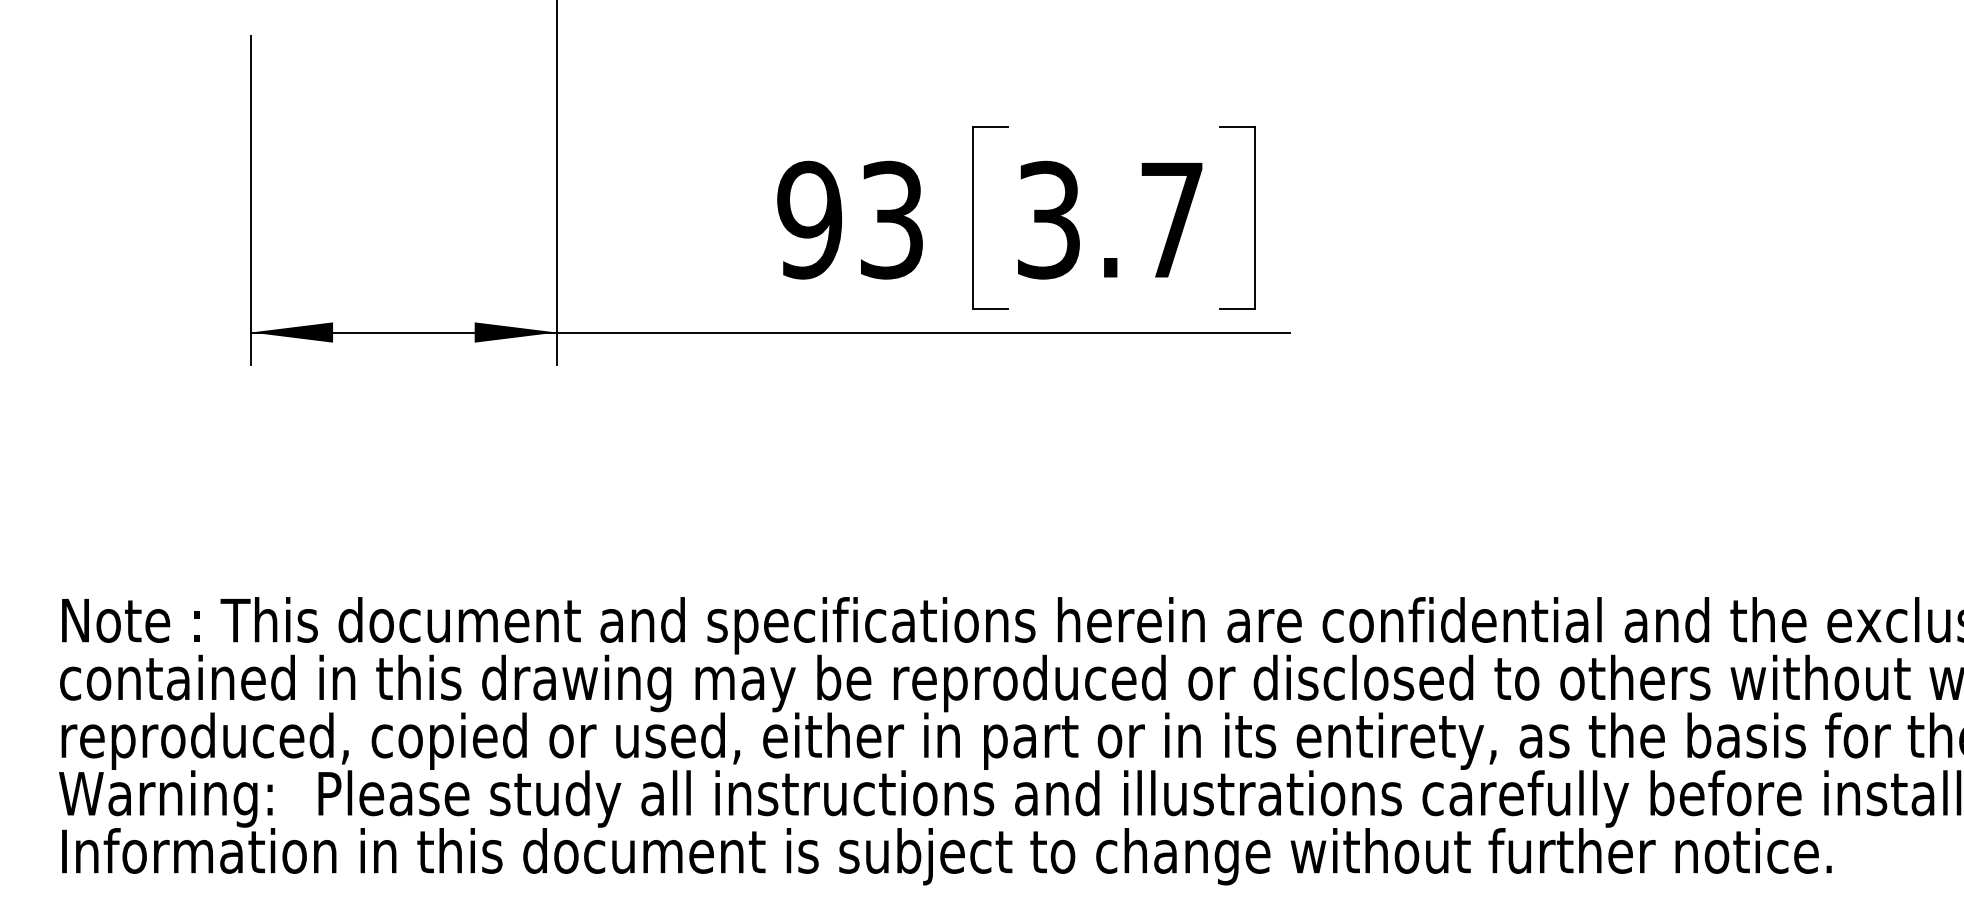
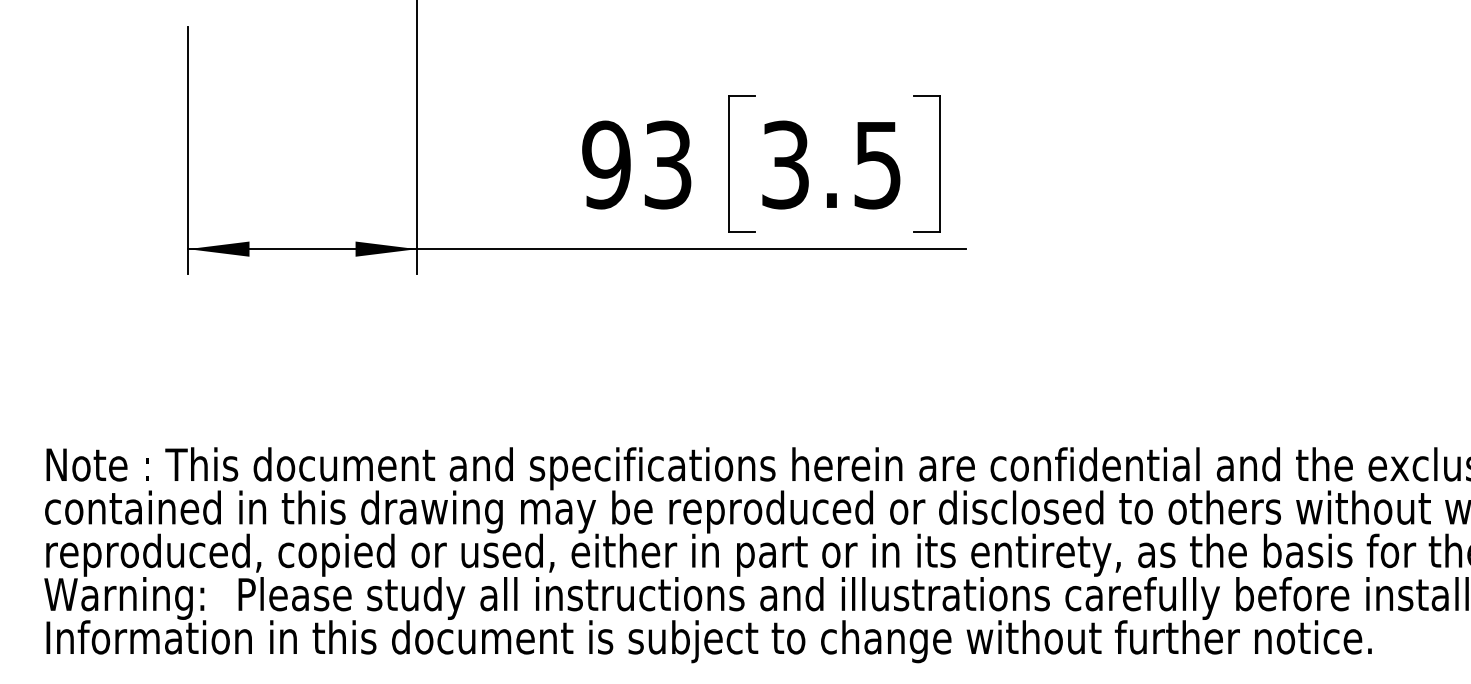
text: (1171, 220) -> (877, 165), 3.7 -> 3.5

